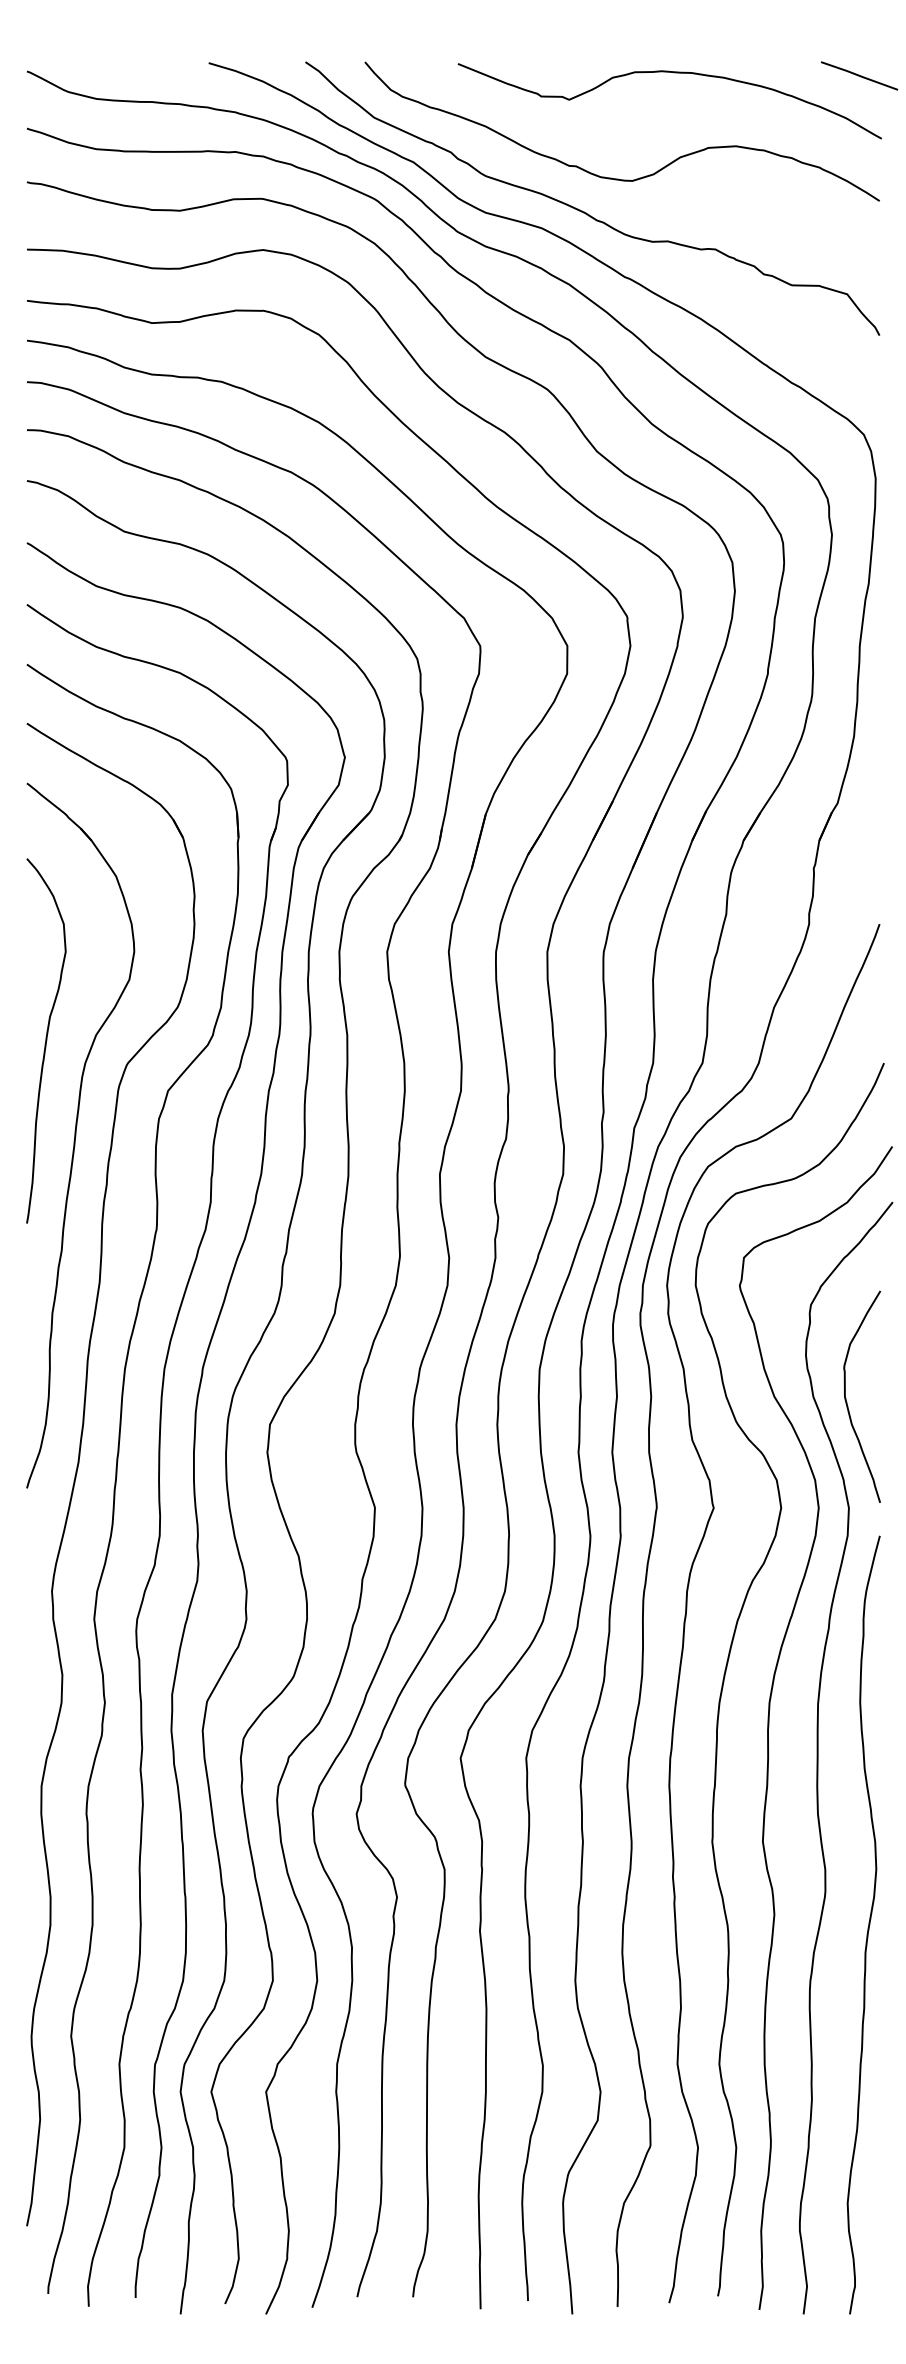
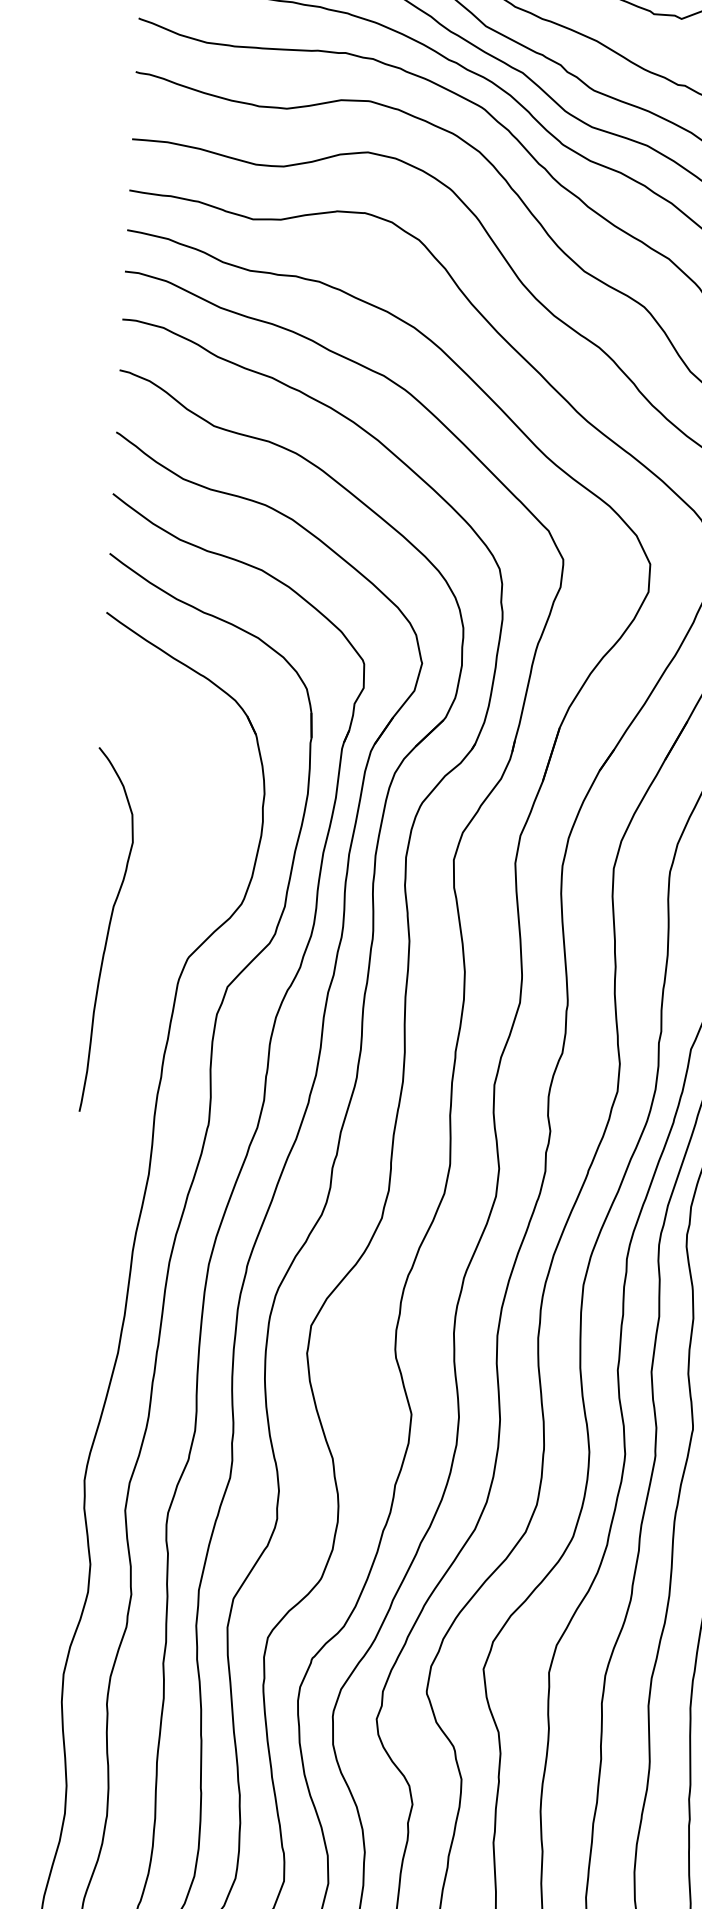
part: (80, 1135) -> (137, 1026), removed

